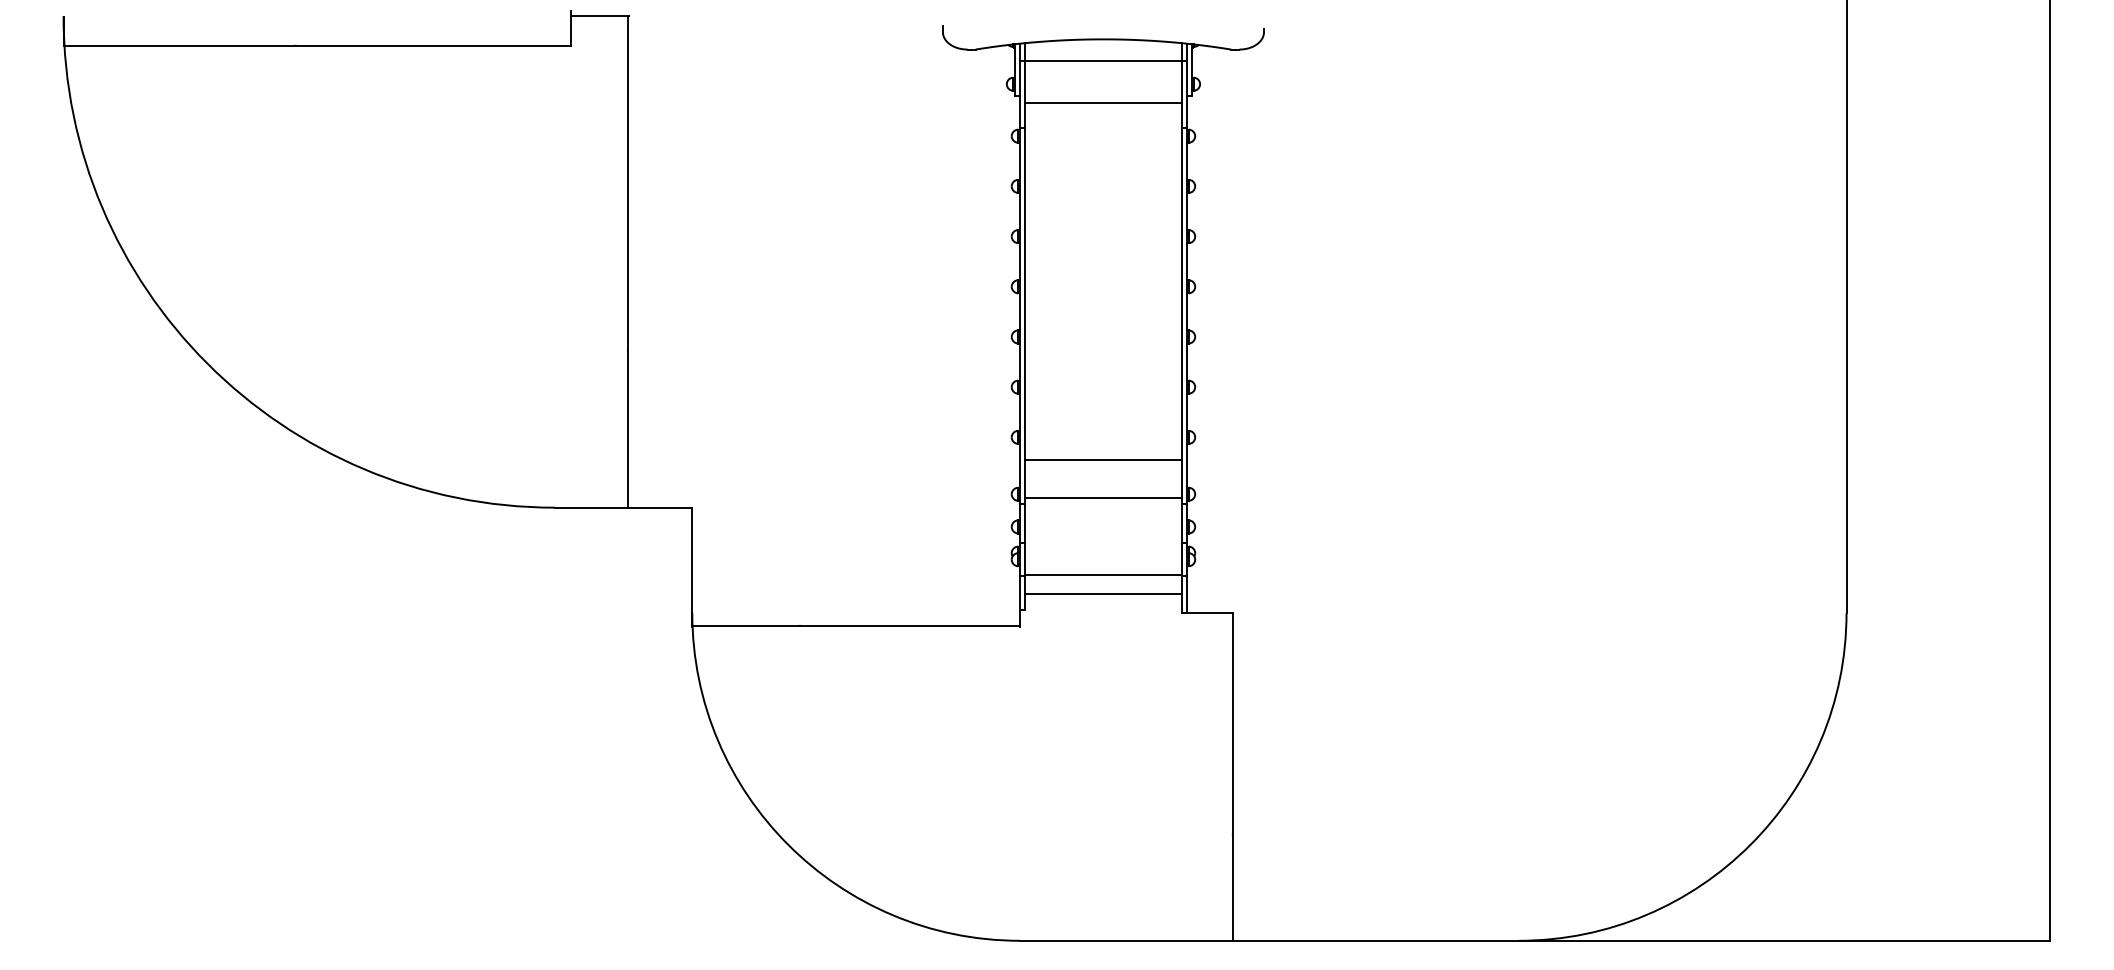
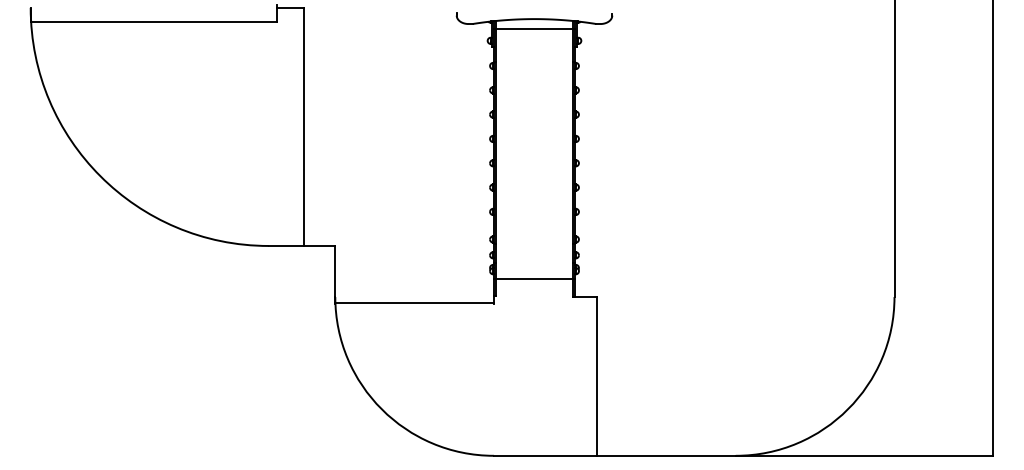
line: (1103, 102) -> (534, 49), removed
line: (1103, 459) -> (534, 222), removed
line: (1103, 498) -> (534, 241), removed
line: (1103, 593) -> (534, 287), removed

